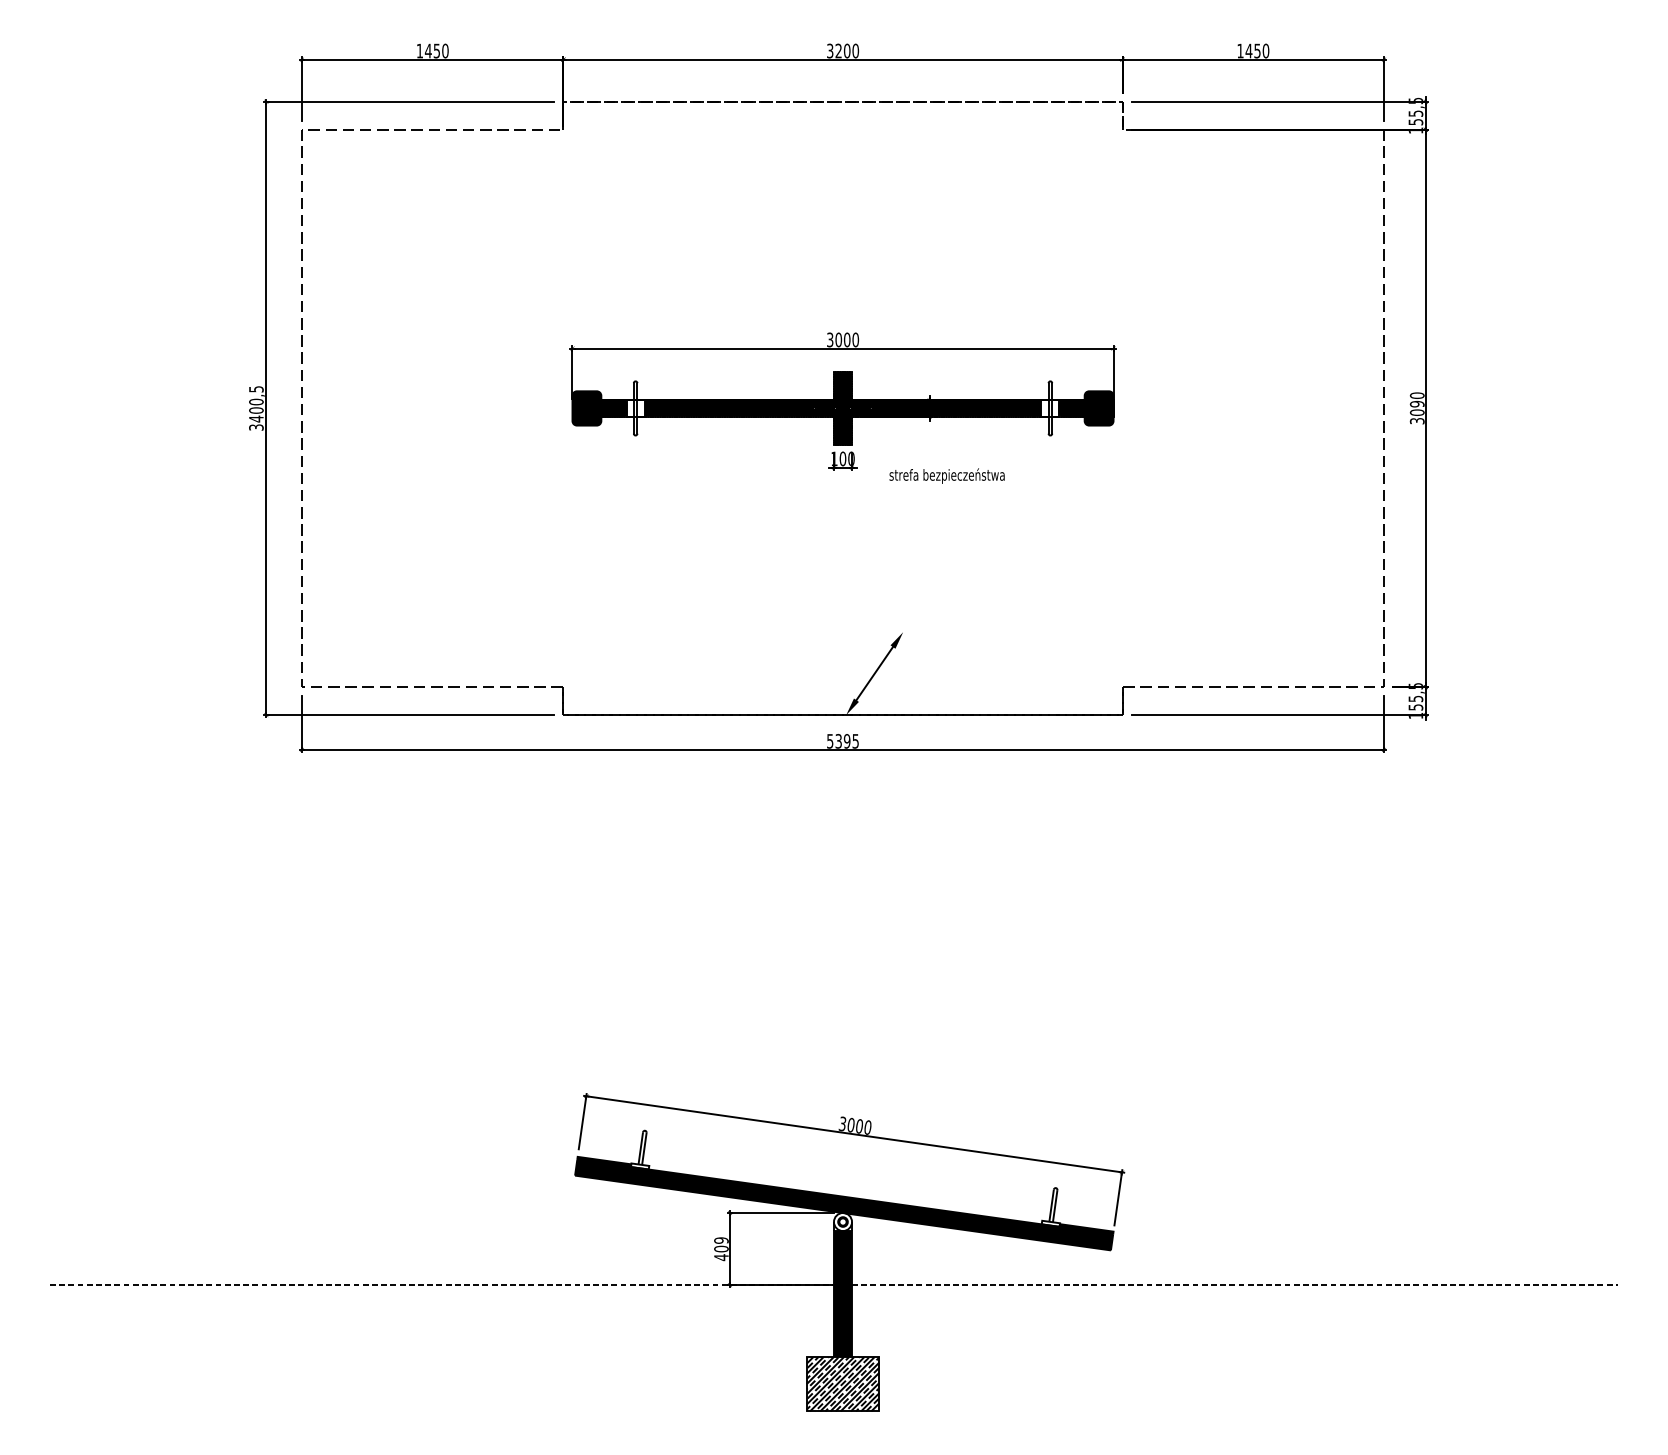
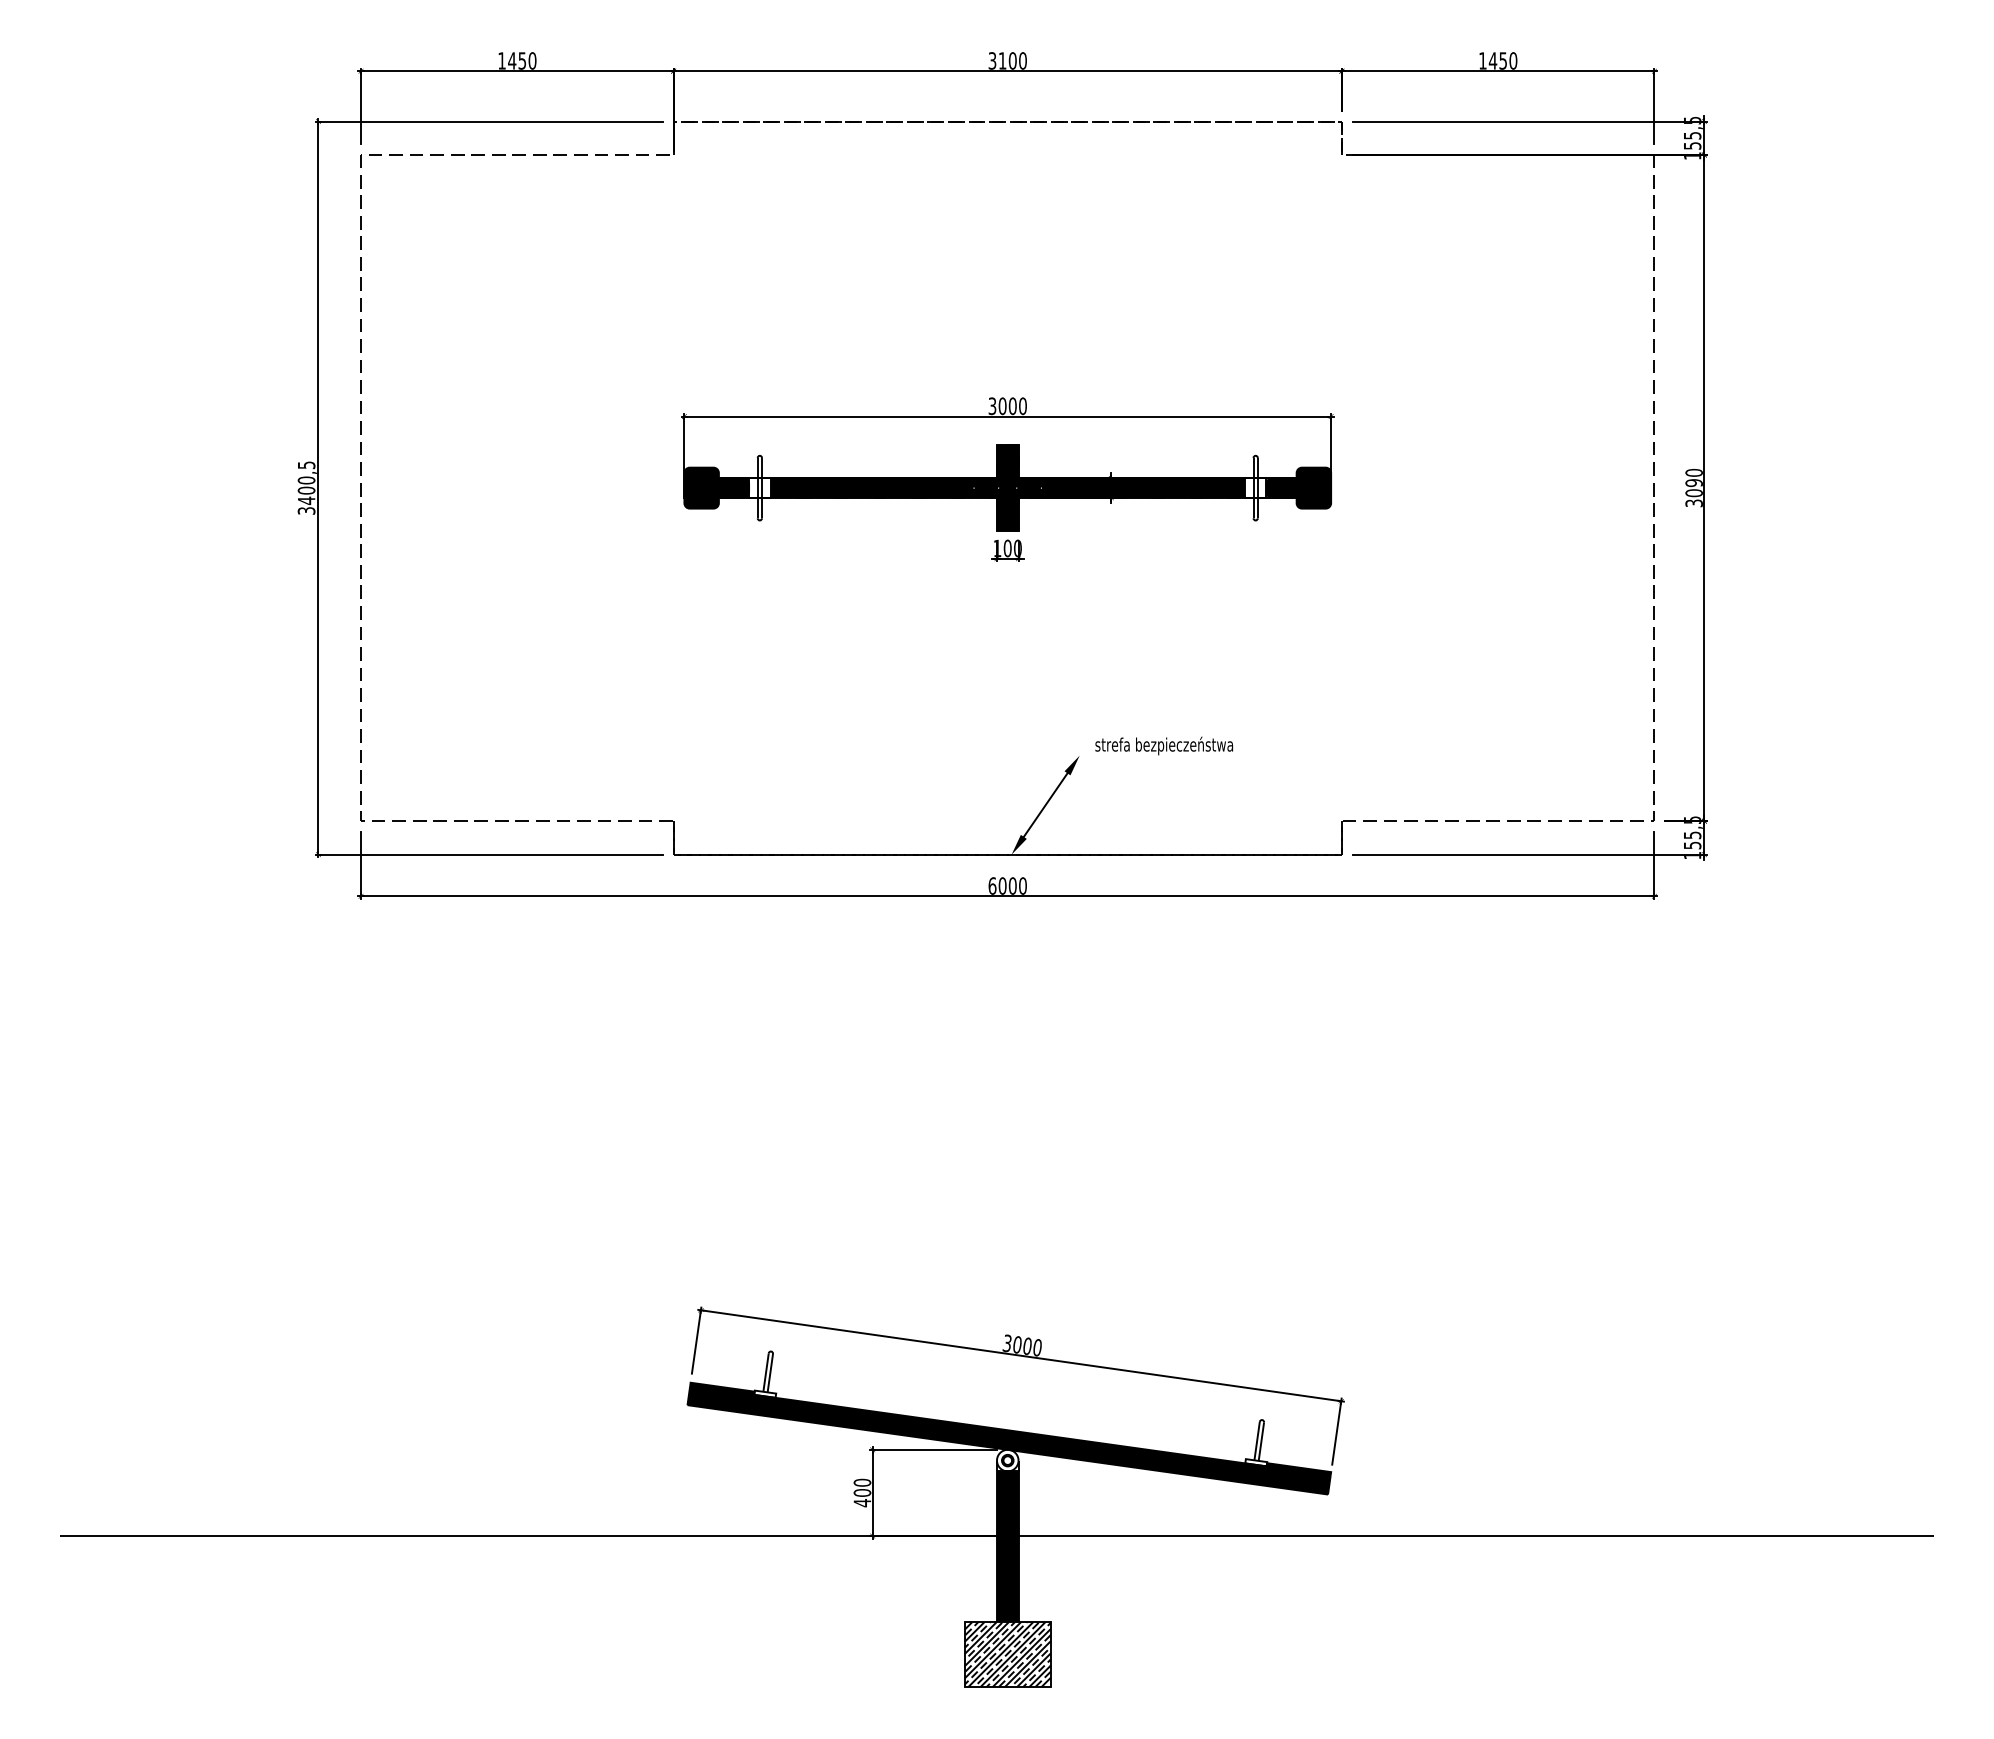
text: (838, 50) -> (1002, 60), 3200 -> 3100
text: (947, 475) -> (1164, 745), moved
text: (842, 740) -> (1007, 885), 5395 -> 6000
text: (721, 1240) -> (862, 1482), 409 -> 400
line: (442, 1285) -> (528, 1536), dashed -> solid
line: (1235, 1285) -> (1476, 1536), dashed -> solid

